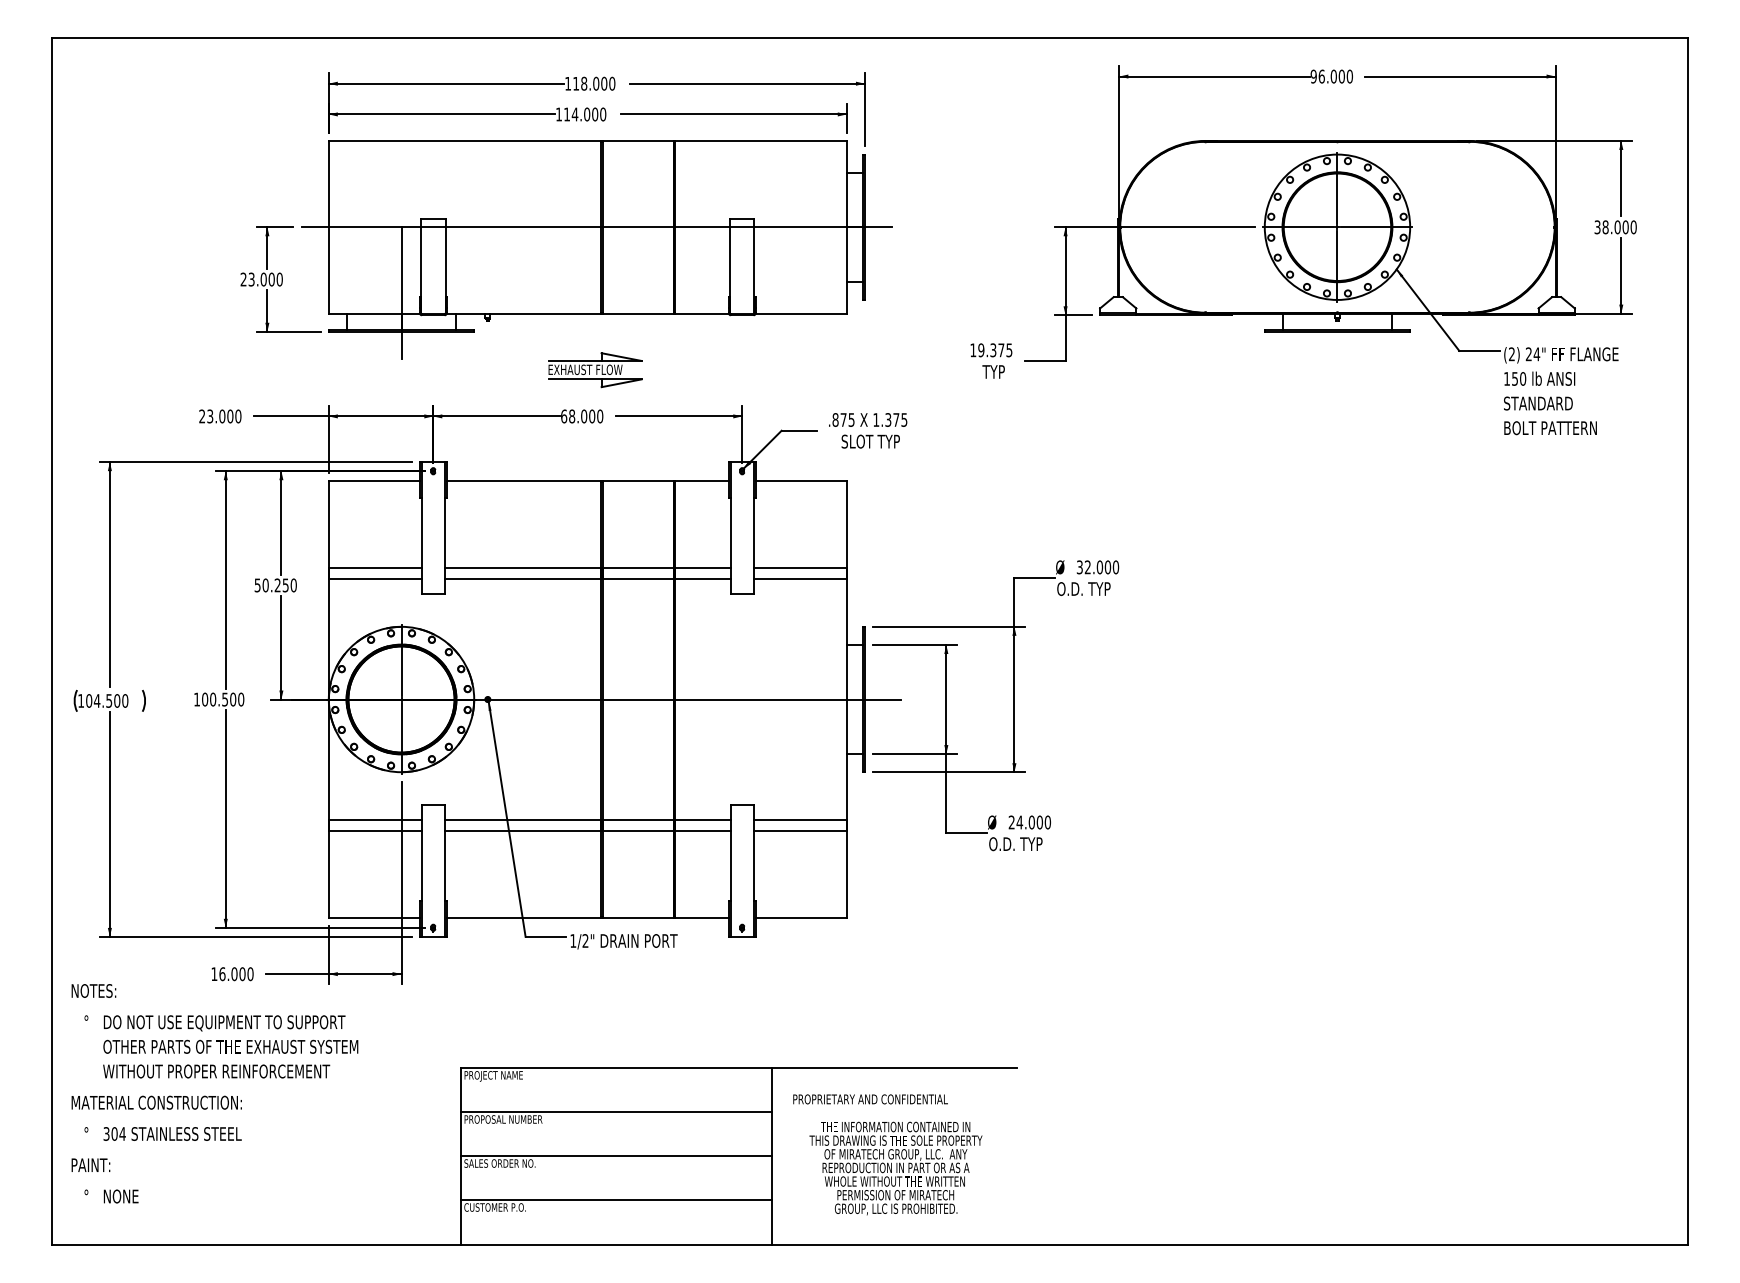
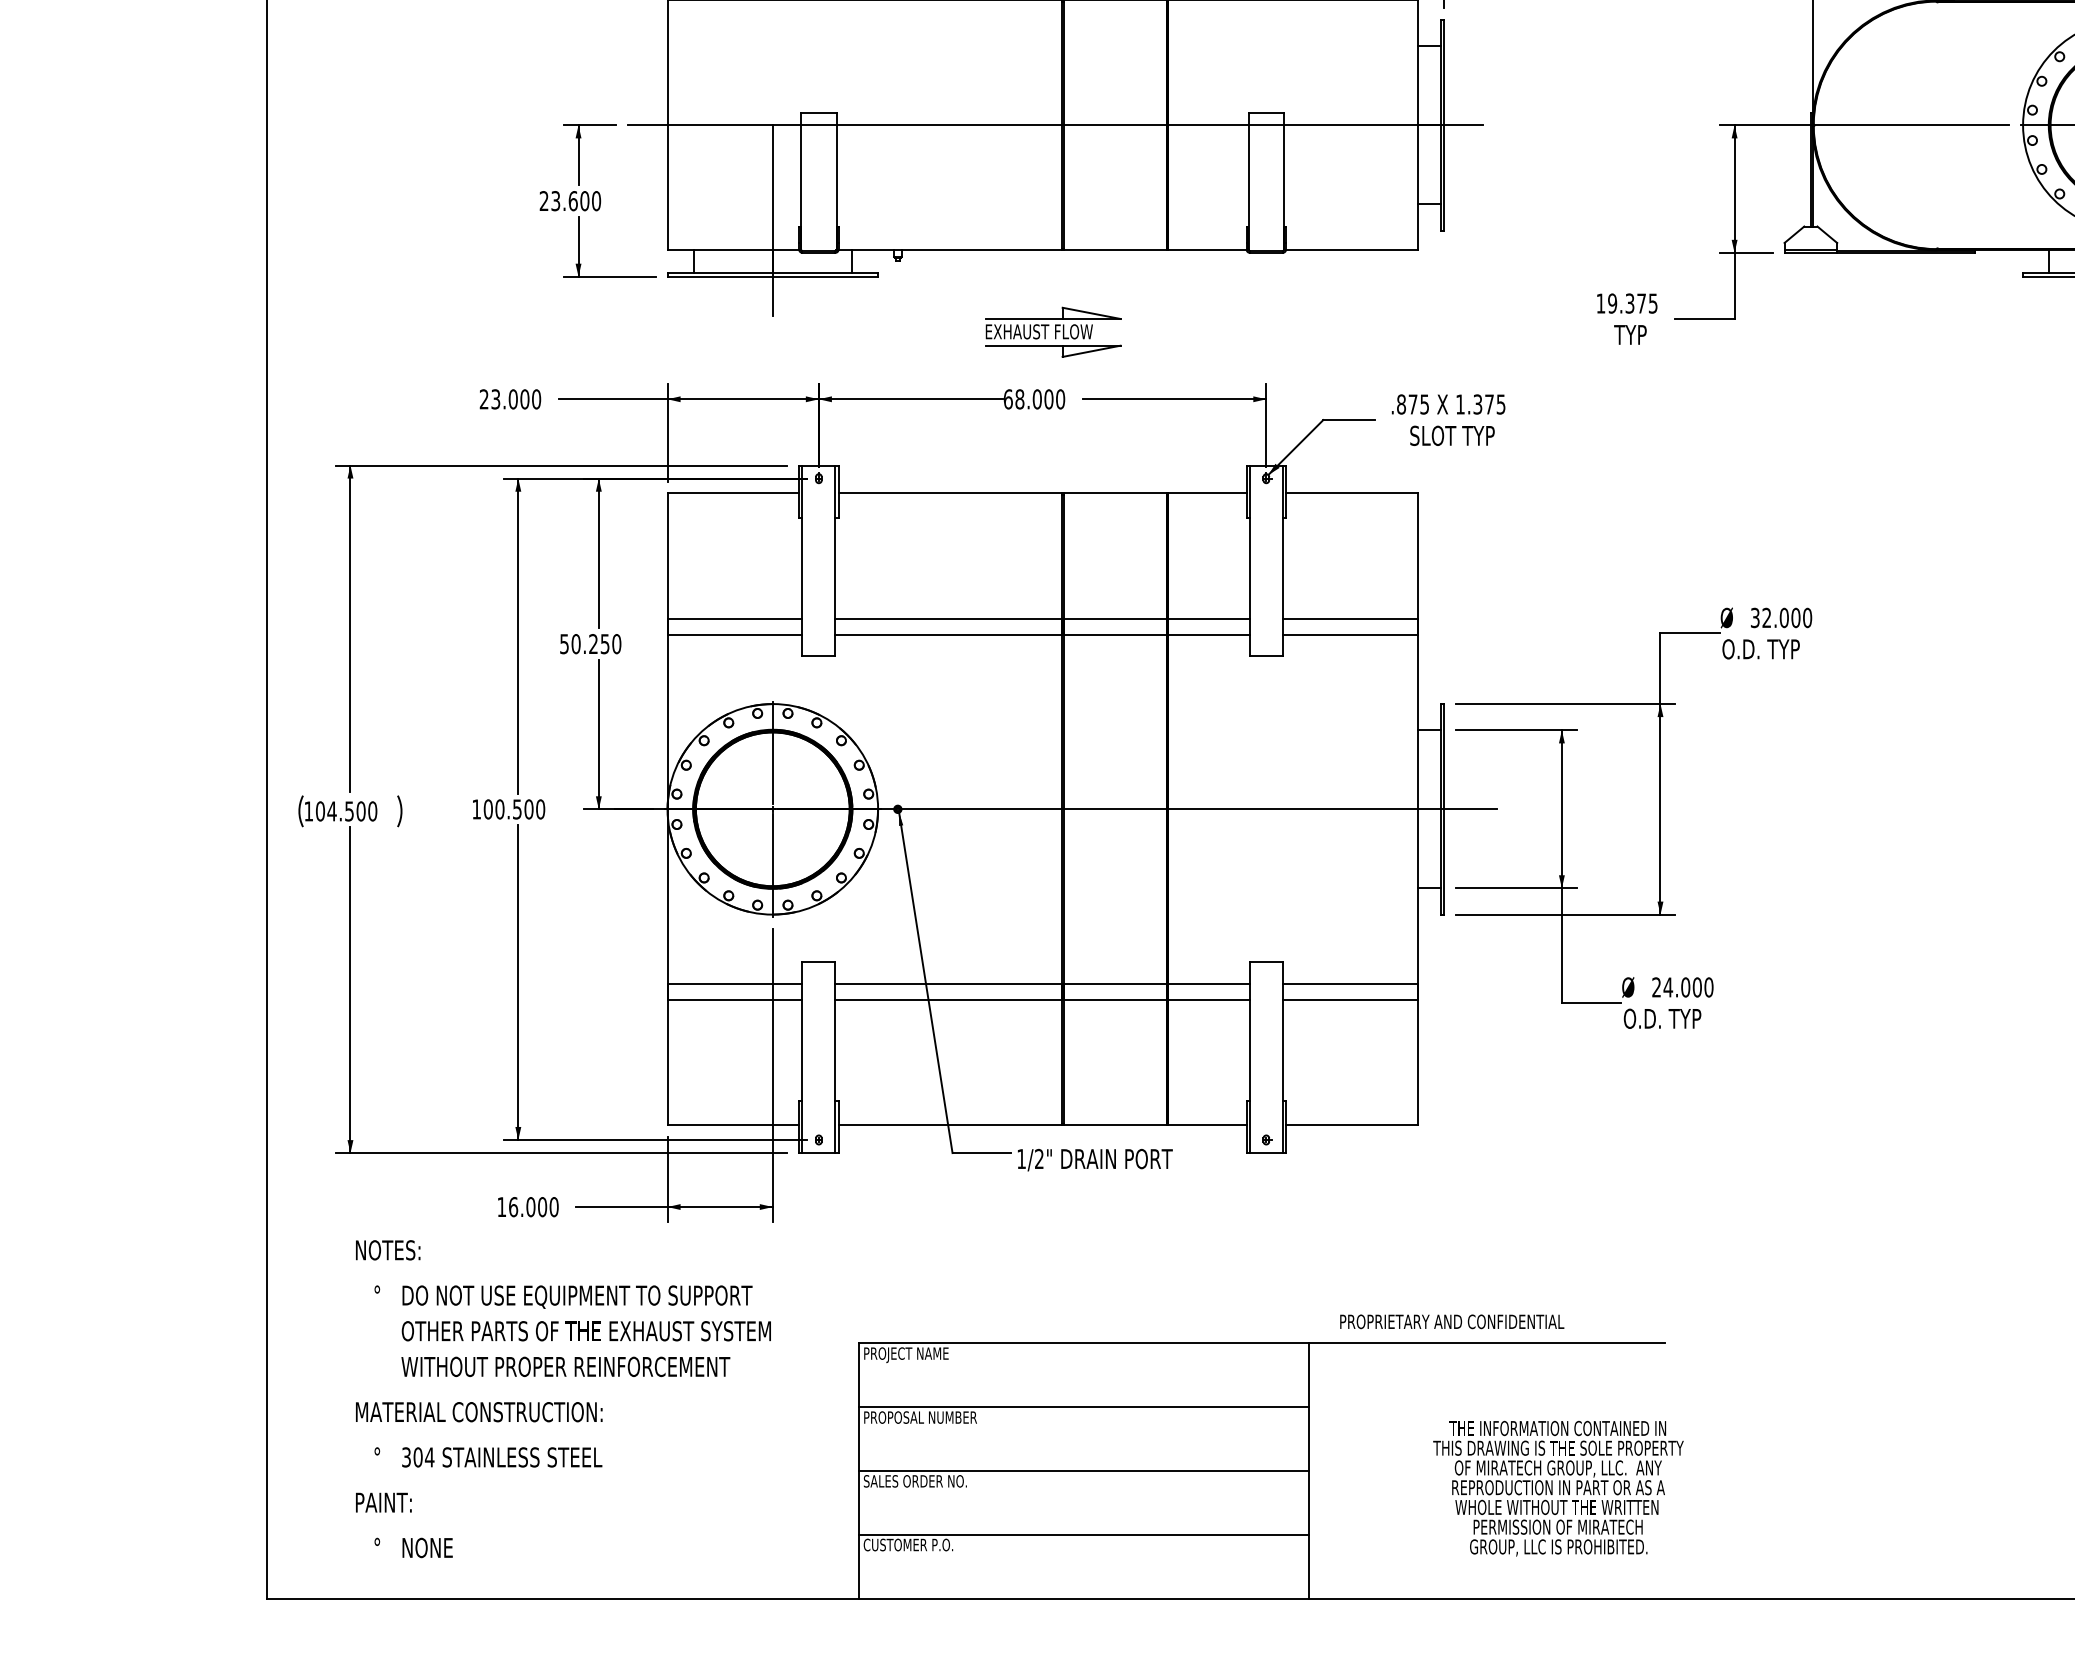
text: (263, 278) -> (572, 199), 23.000 -> 23.600
text: (214, 1093) -> (562, 1398), moved
text: (870, 1099) -> (1452, 1321), moved
text: (895, 1168) -> (1557, 1488), moved

